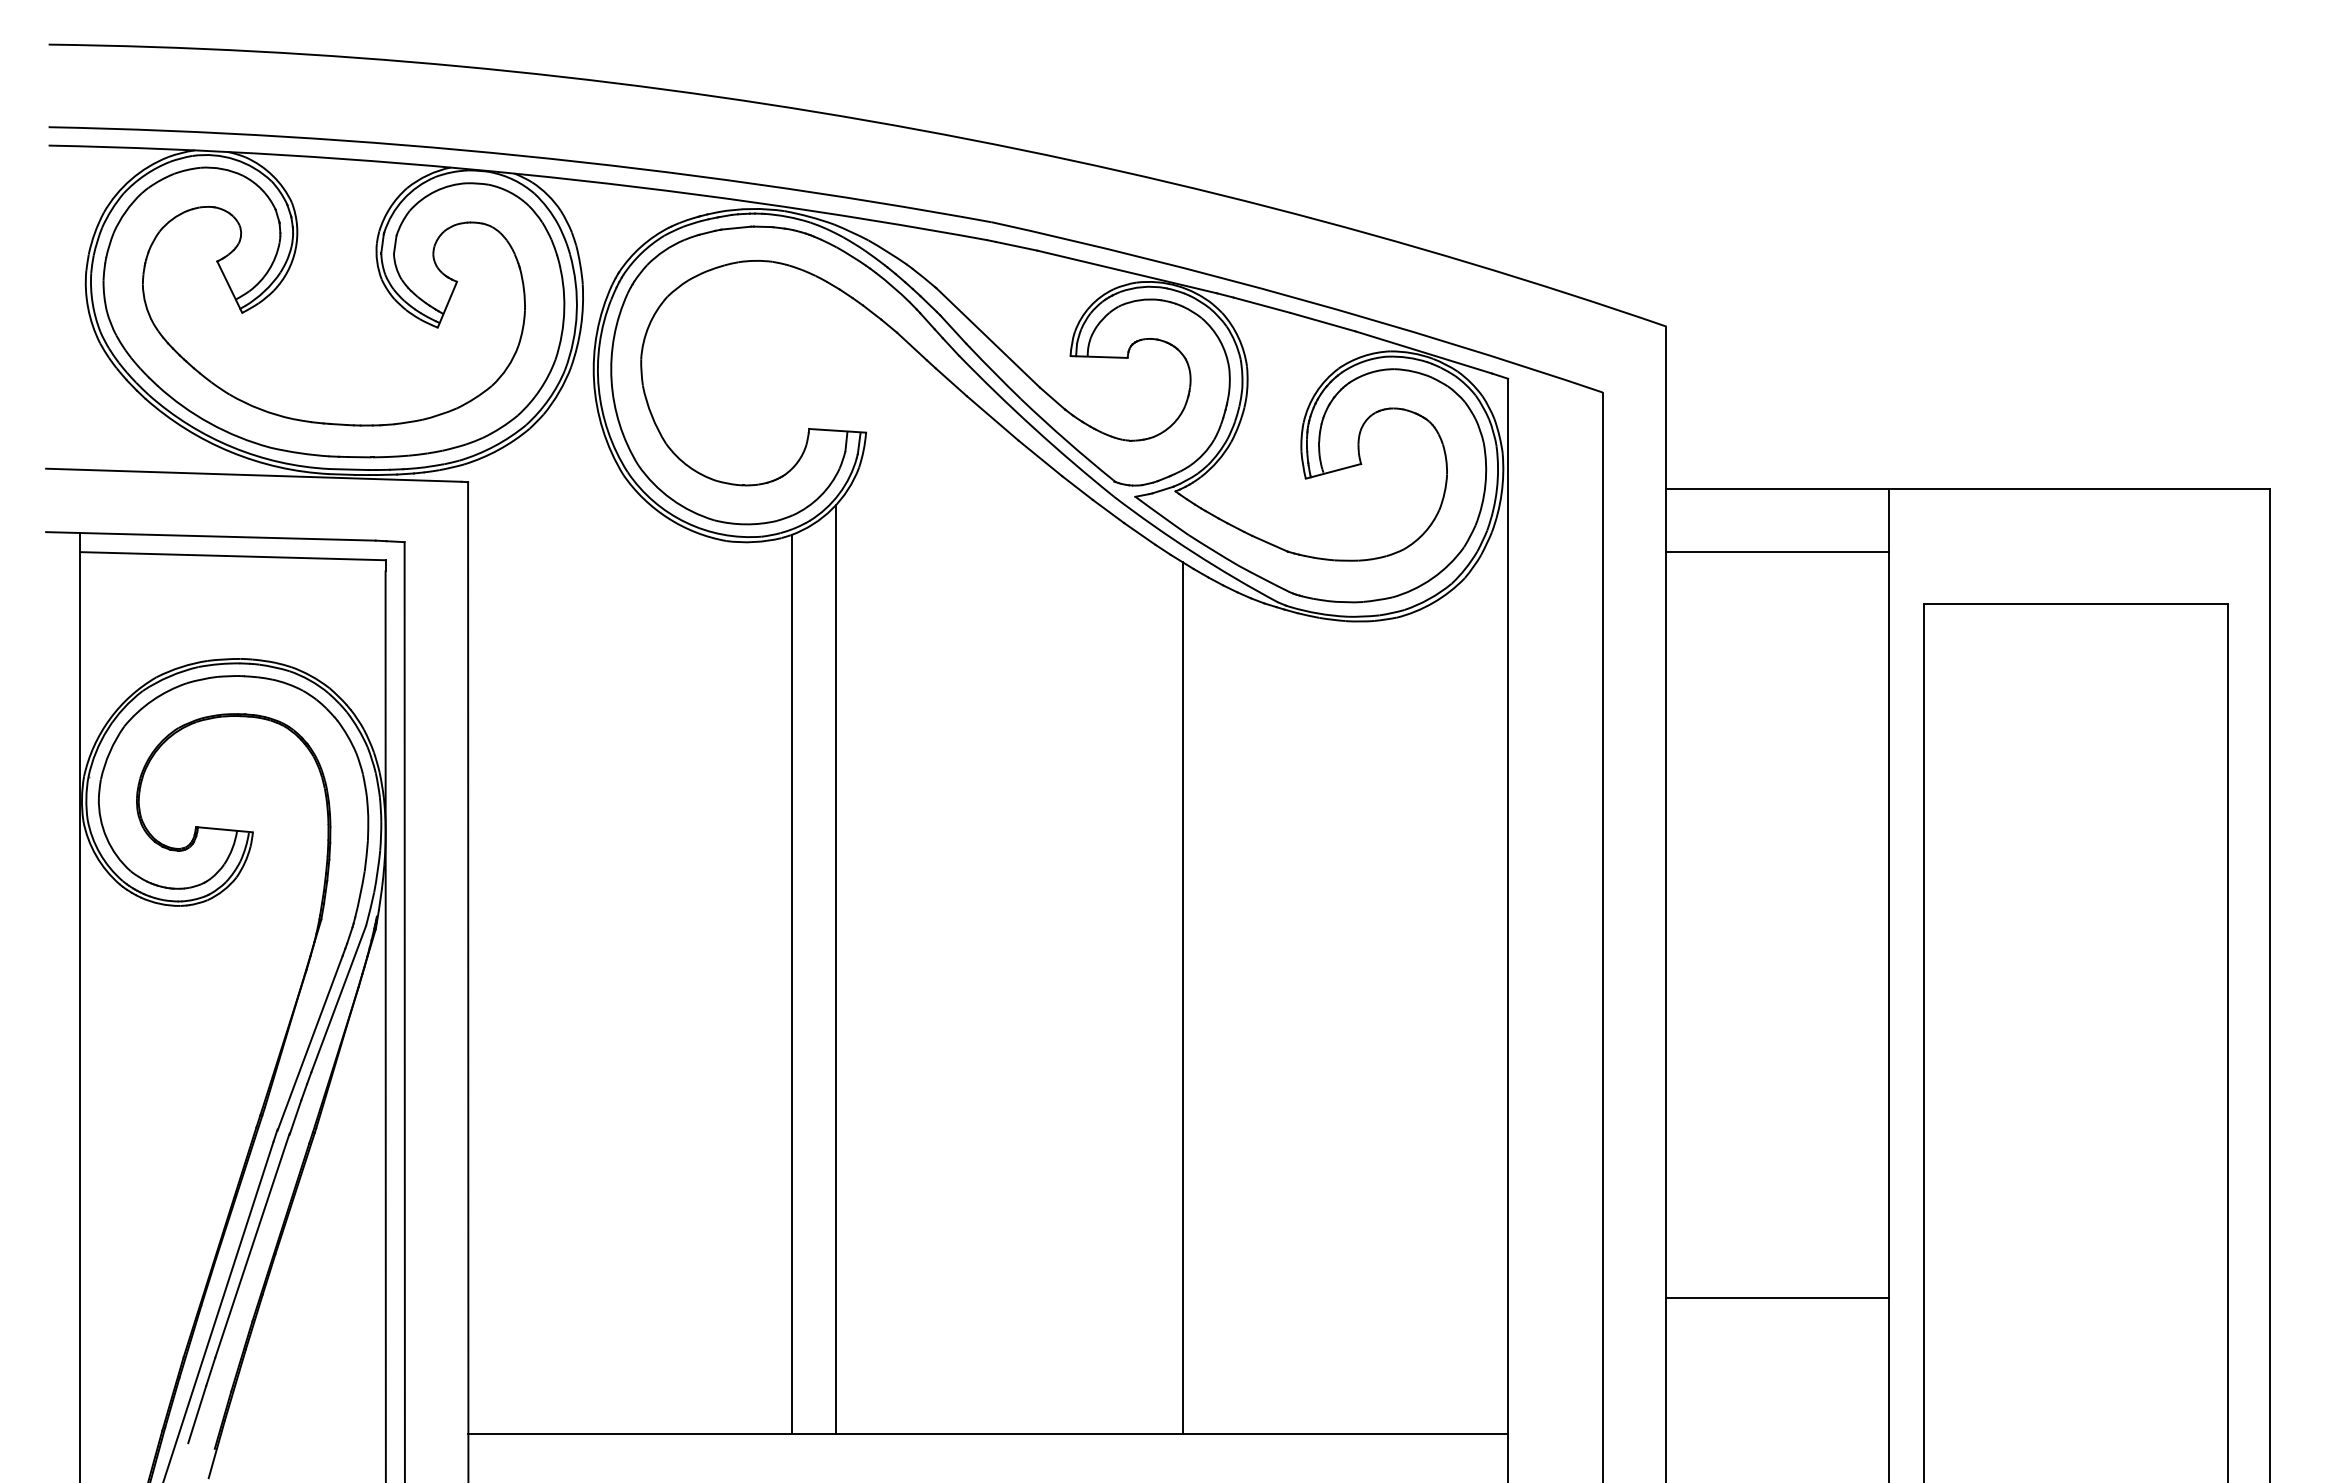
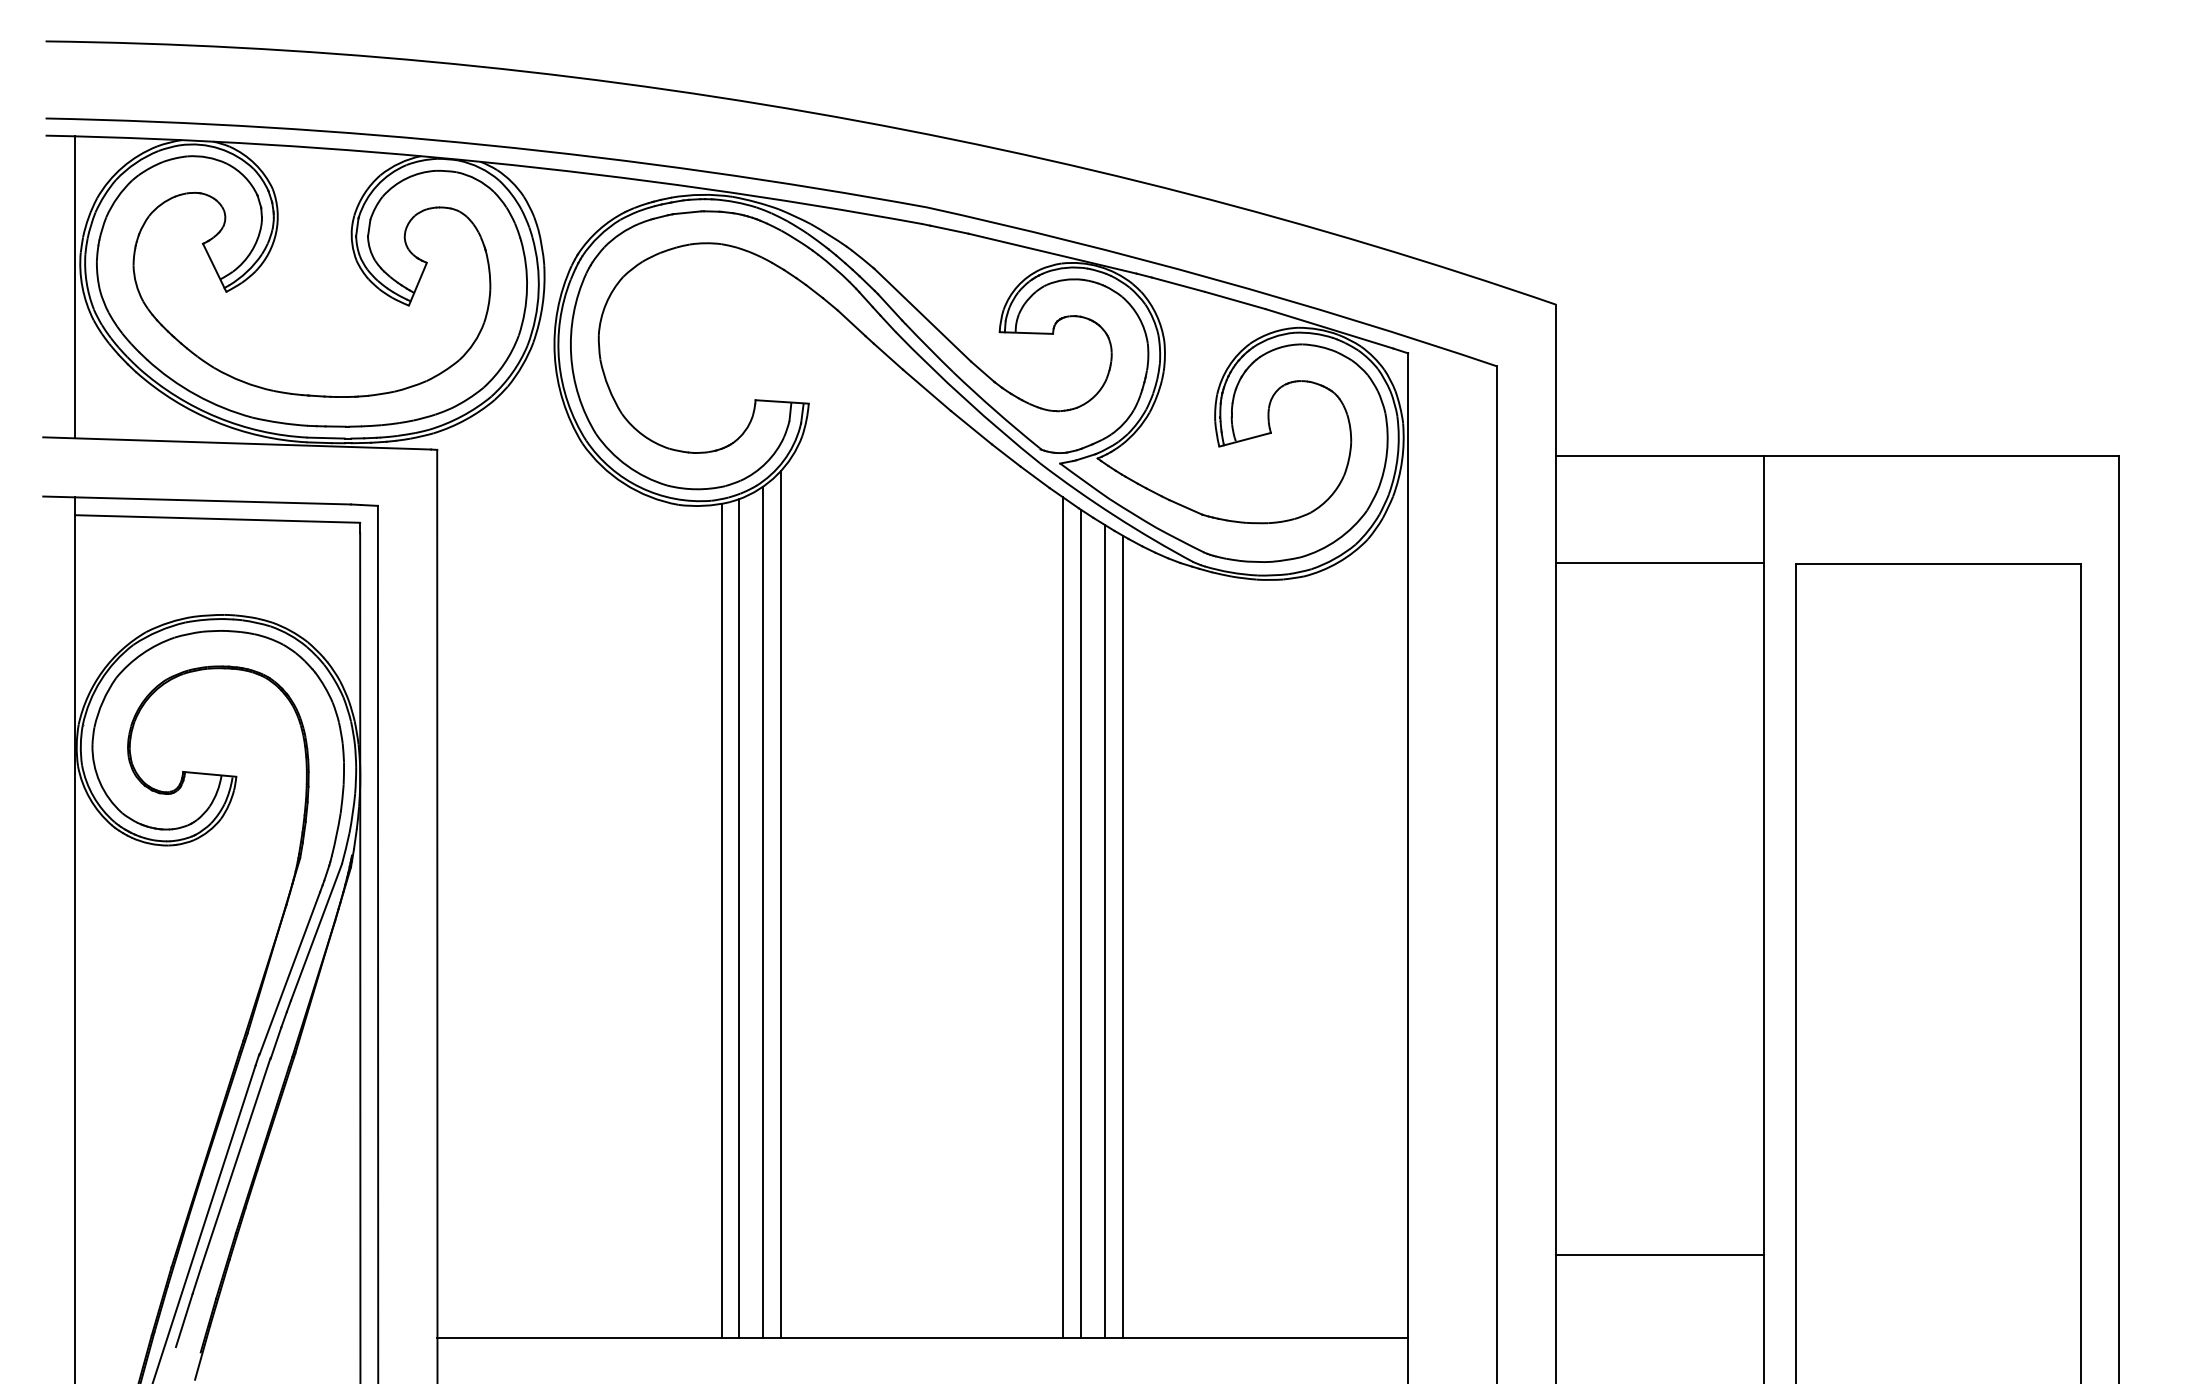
line: (80, 307) -> (75, 286), added
line: (1777, 552) -> (1659, 563), moved
line: (817, 977) -> (763, 912), added
line: (1138, 983) -> (1063, 917), added
line: (772, 986) -> (721, 920), added
line: (1157, 989) -> (1080, 923), added
line: (1202, 1003) -> (1122, 936), added
line: (1777, 1297) -> (1659, 1254), moved

